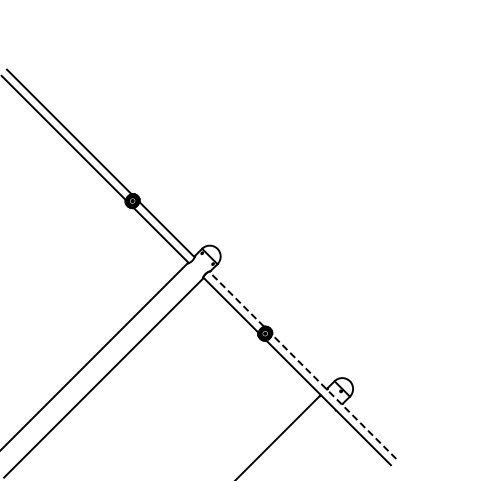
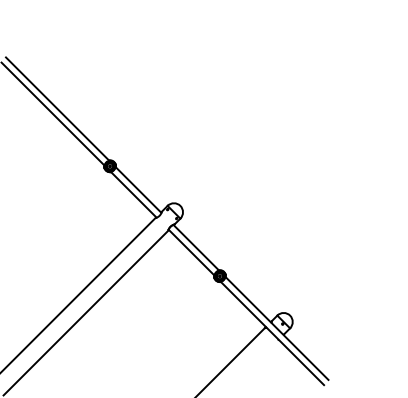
line: (236, 299) -> (196, 247), dashed -> solid
line: (333, 396) -> (276, 328), dashed -> solid

